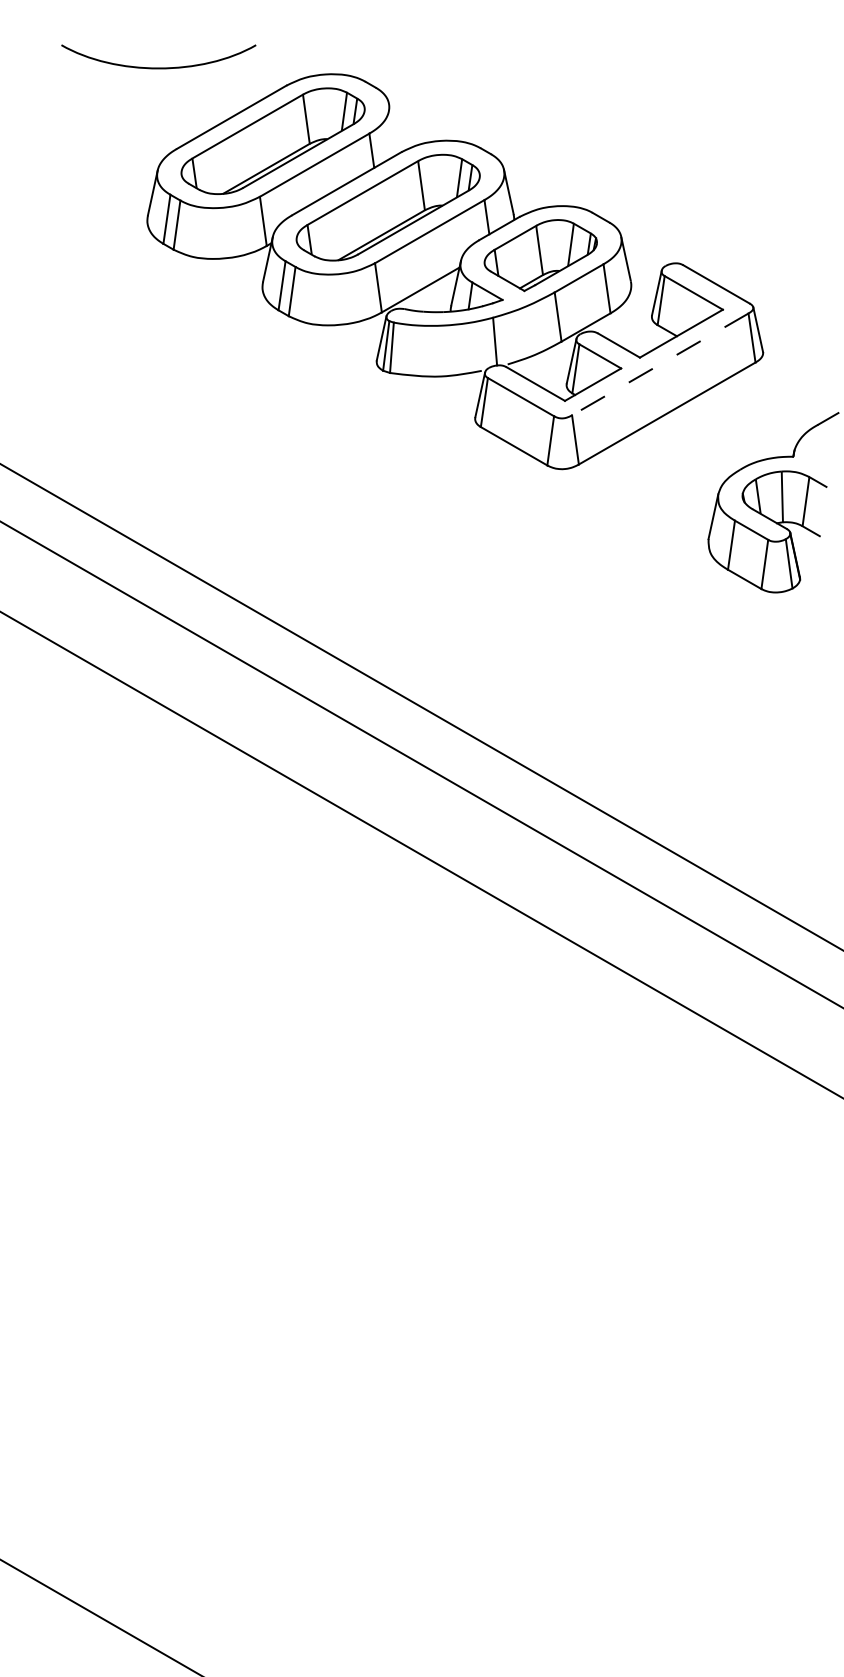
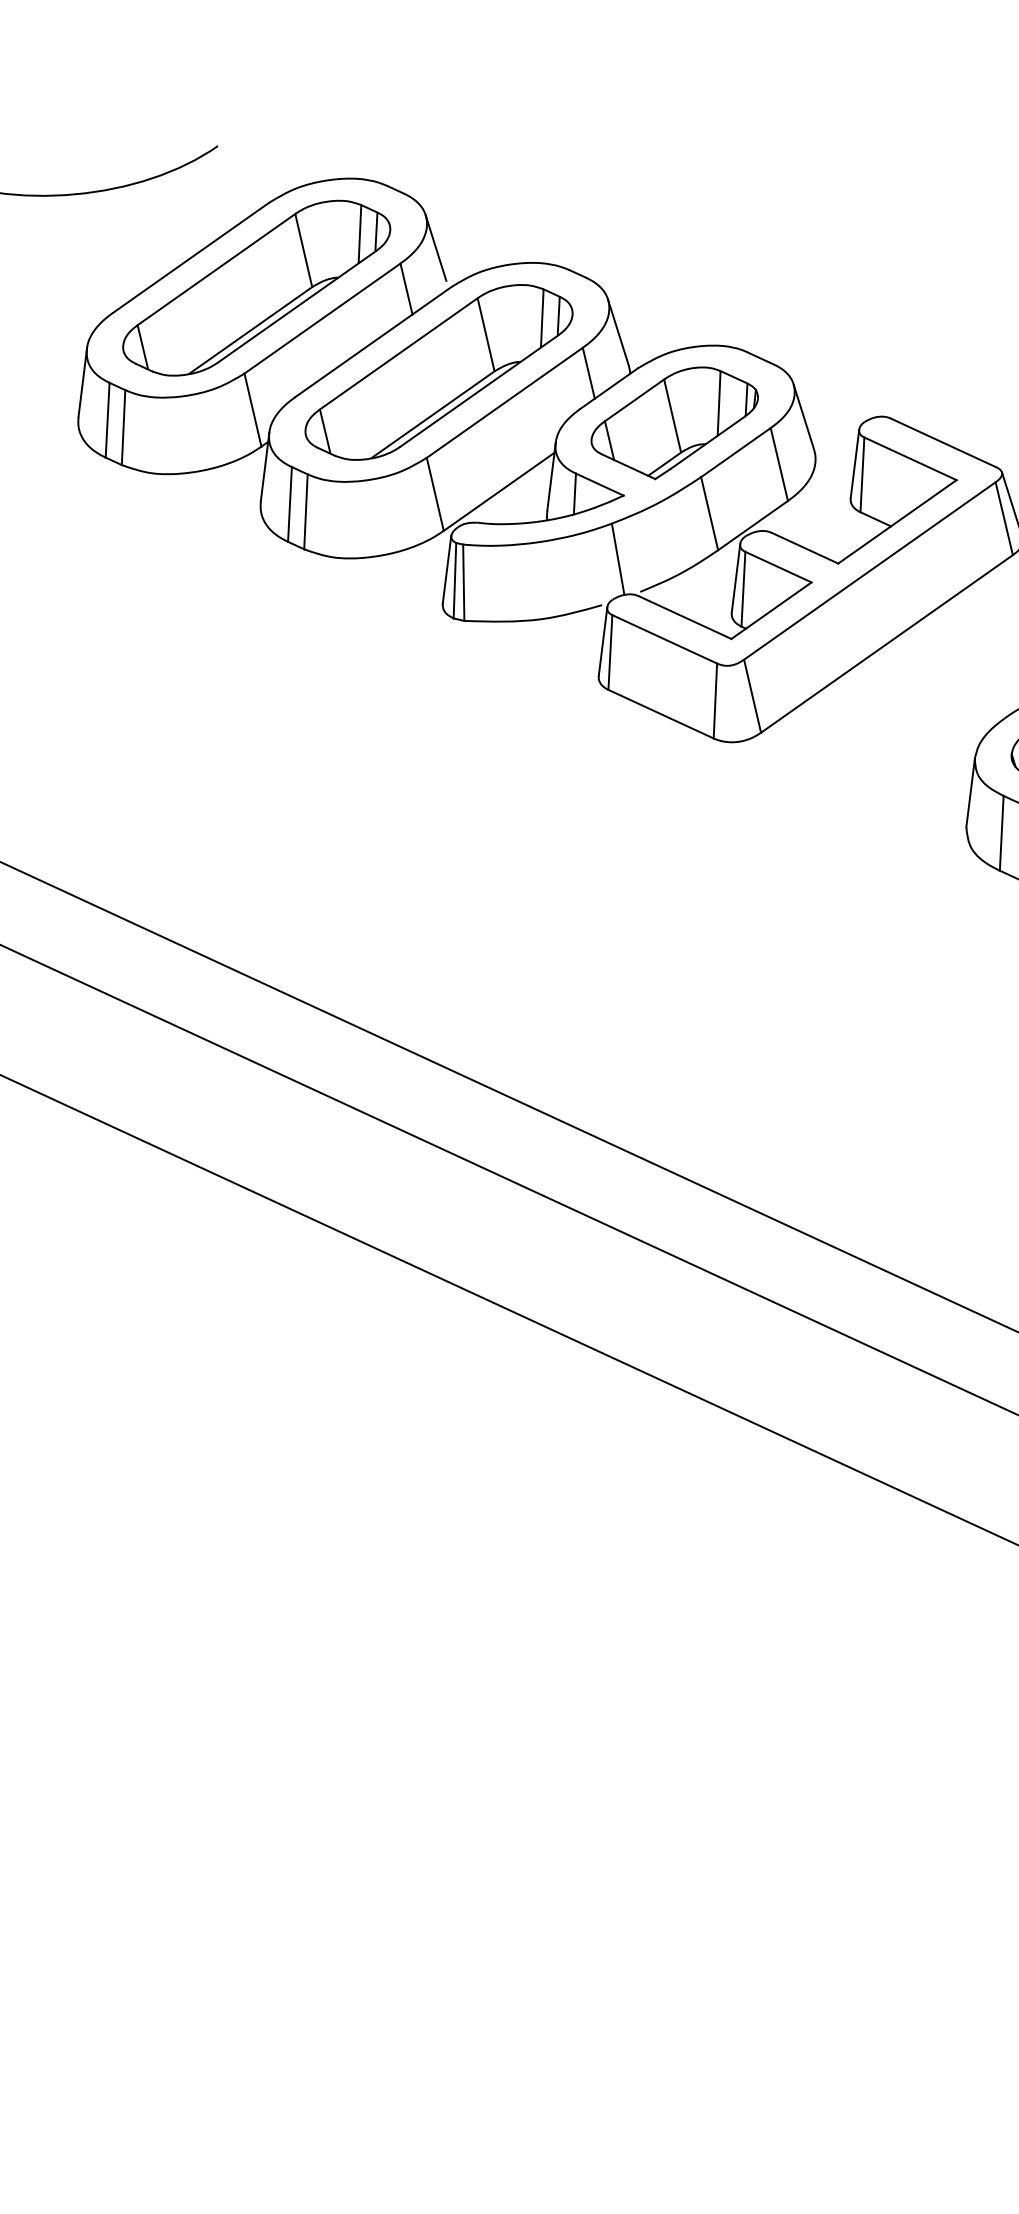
line: (393, 125) -> (435, 248), added
line: (660, 364) -> (870, 571), dashed -> solid

